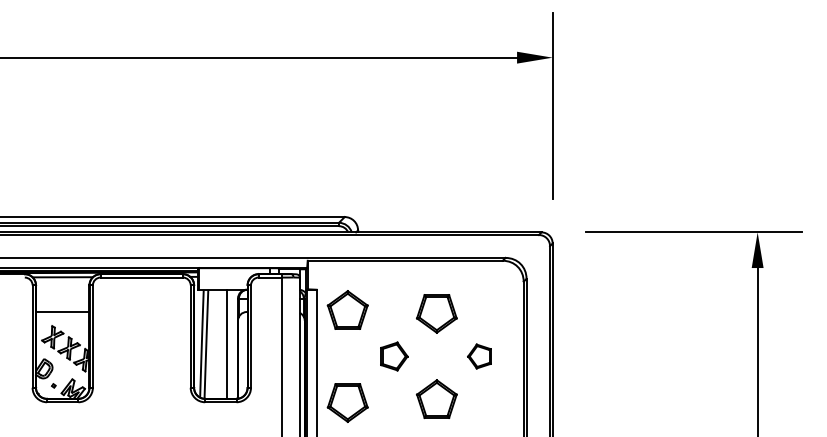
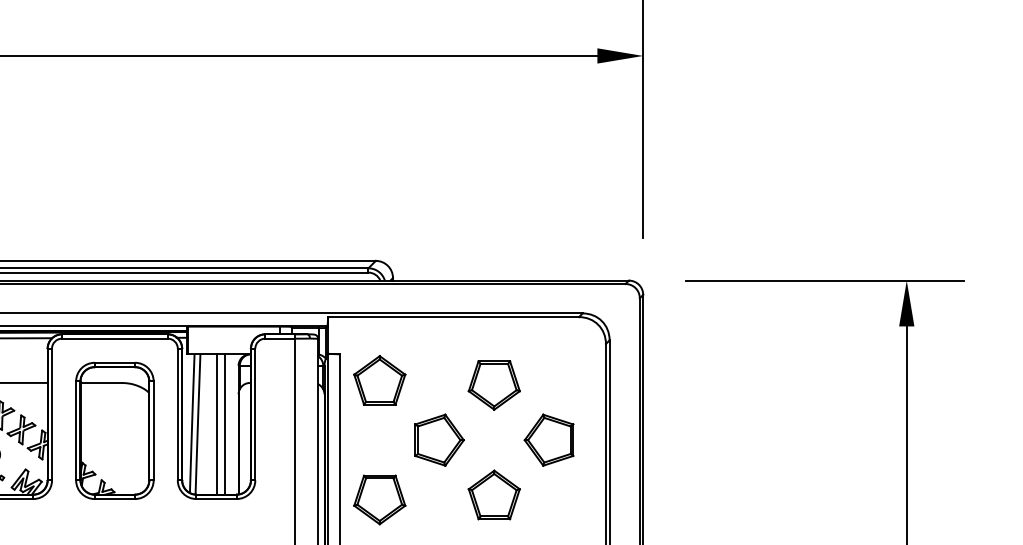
line: (221, 343) -> (217, 423), added
part: (141, 349) -> (114, 431), added
part: (394, 356) -> (439, 440), size x1.43
part: (479, 356) -> (549, 440), size x1.67

